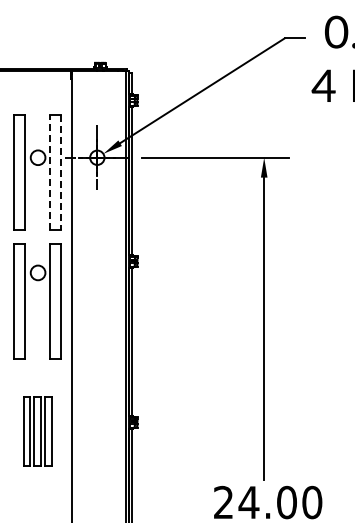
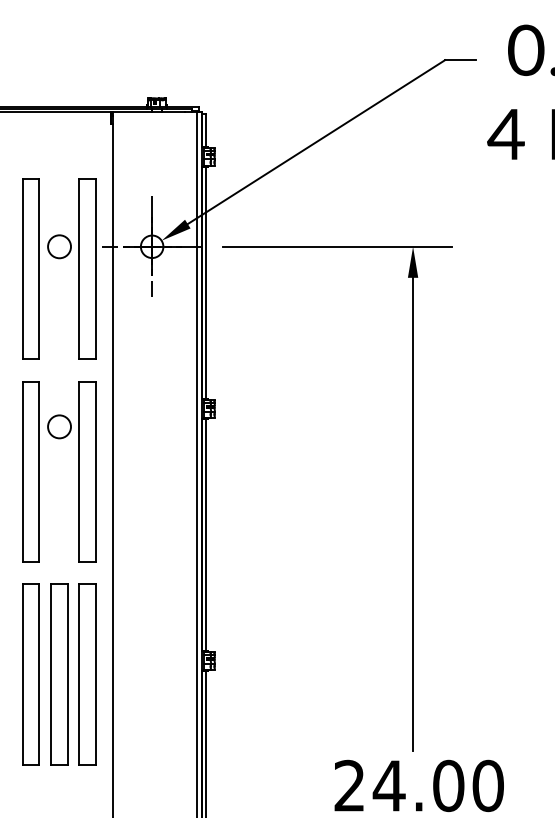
line: (50, 172) -> (78, 269), dashed -> solid
line: (61, 172) -> (96, 269), dashed -> solid
part: (37, 431) -> (58, 674), size x1.67

